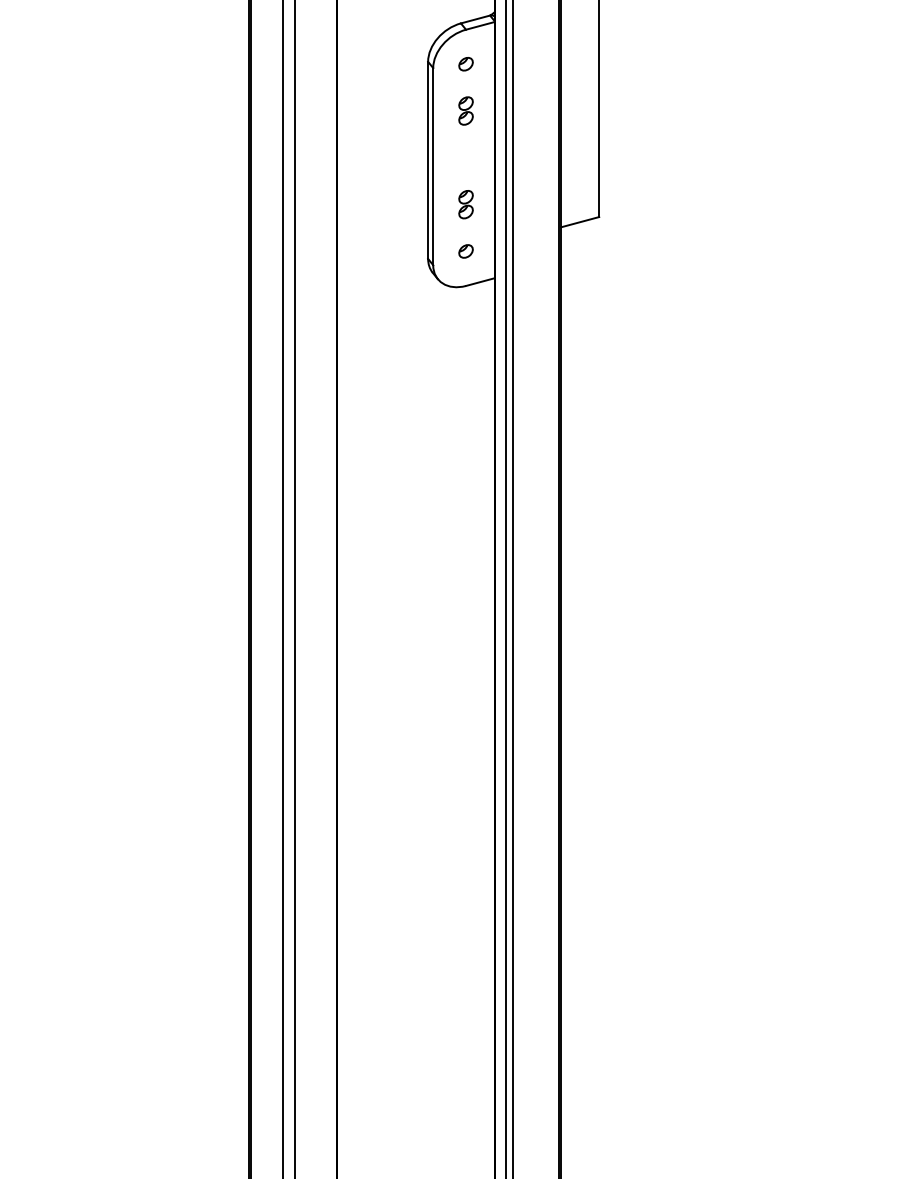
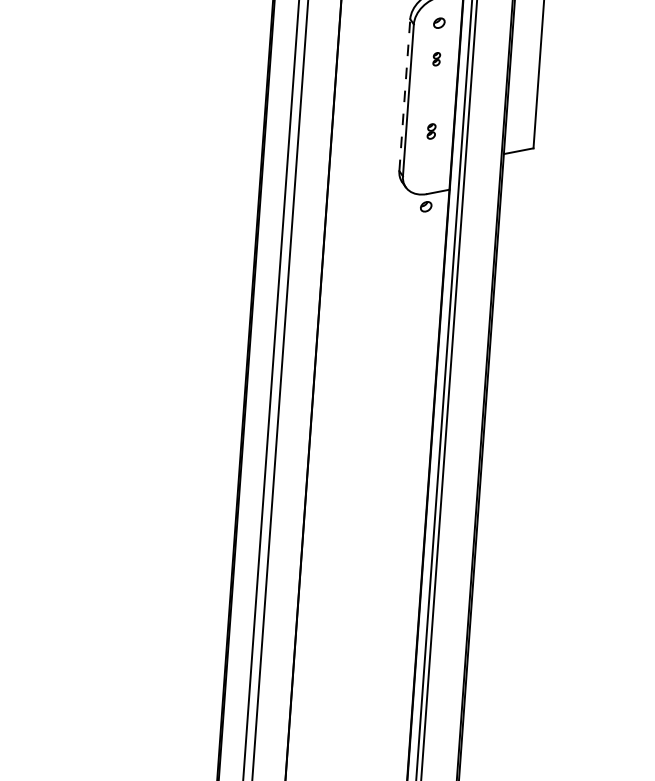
part: (465, 110) -> (436, 58), size x0.6
line: (428, 160) -> (405, 95), solid -> dashed
part: (465, 204) -> (431, 131), size x0.7
part: (465, 251) -> (425, 206), moved

